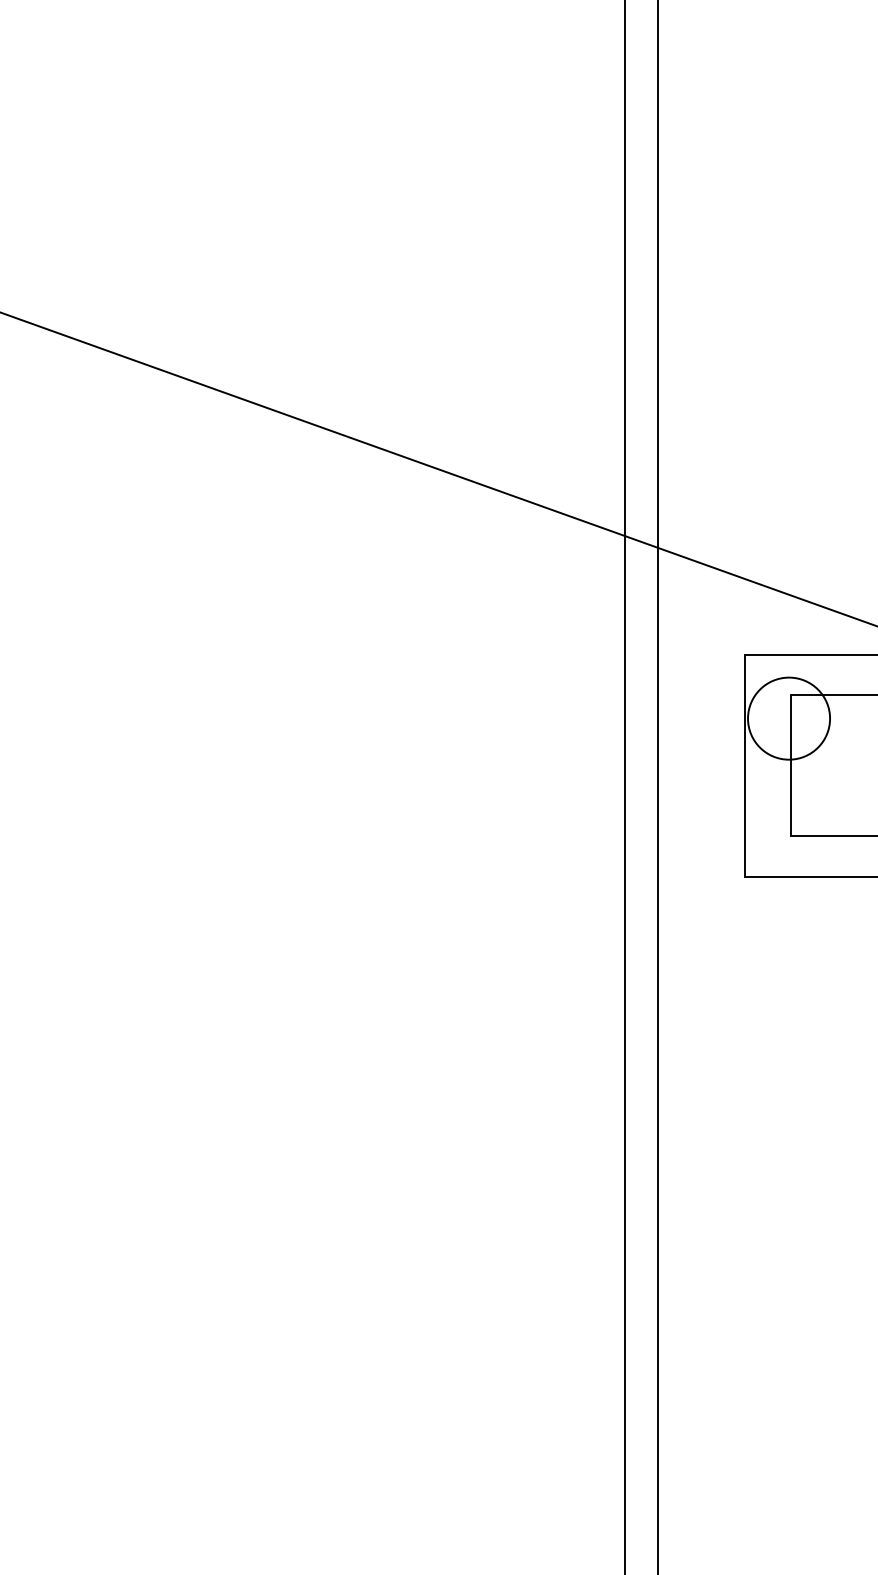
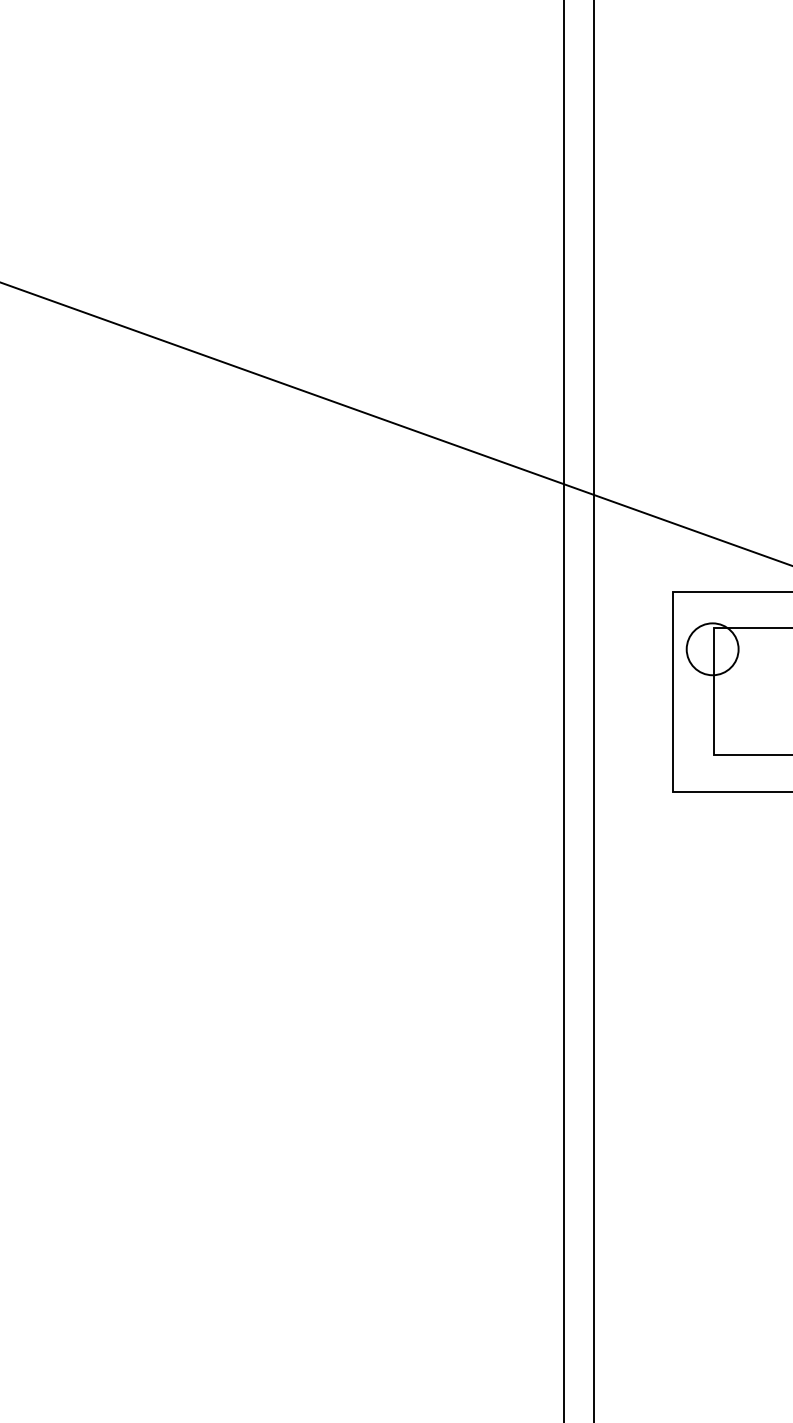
circle: (789, 718) -> (713, 649), size x0.7

